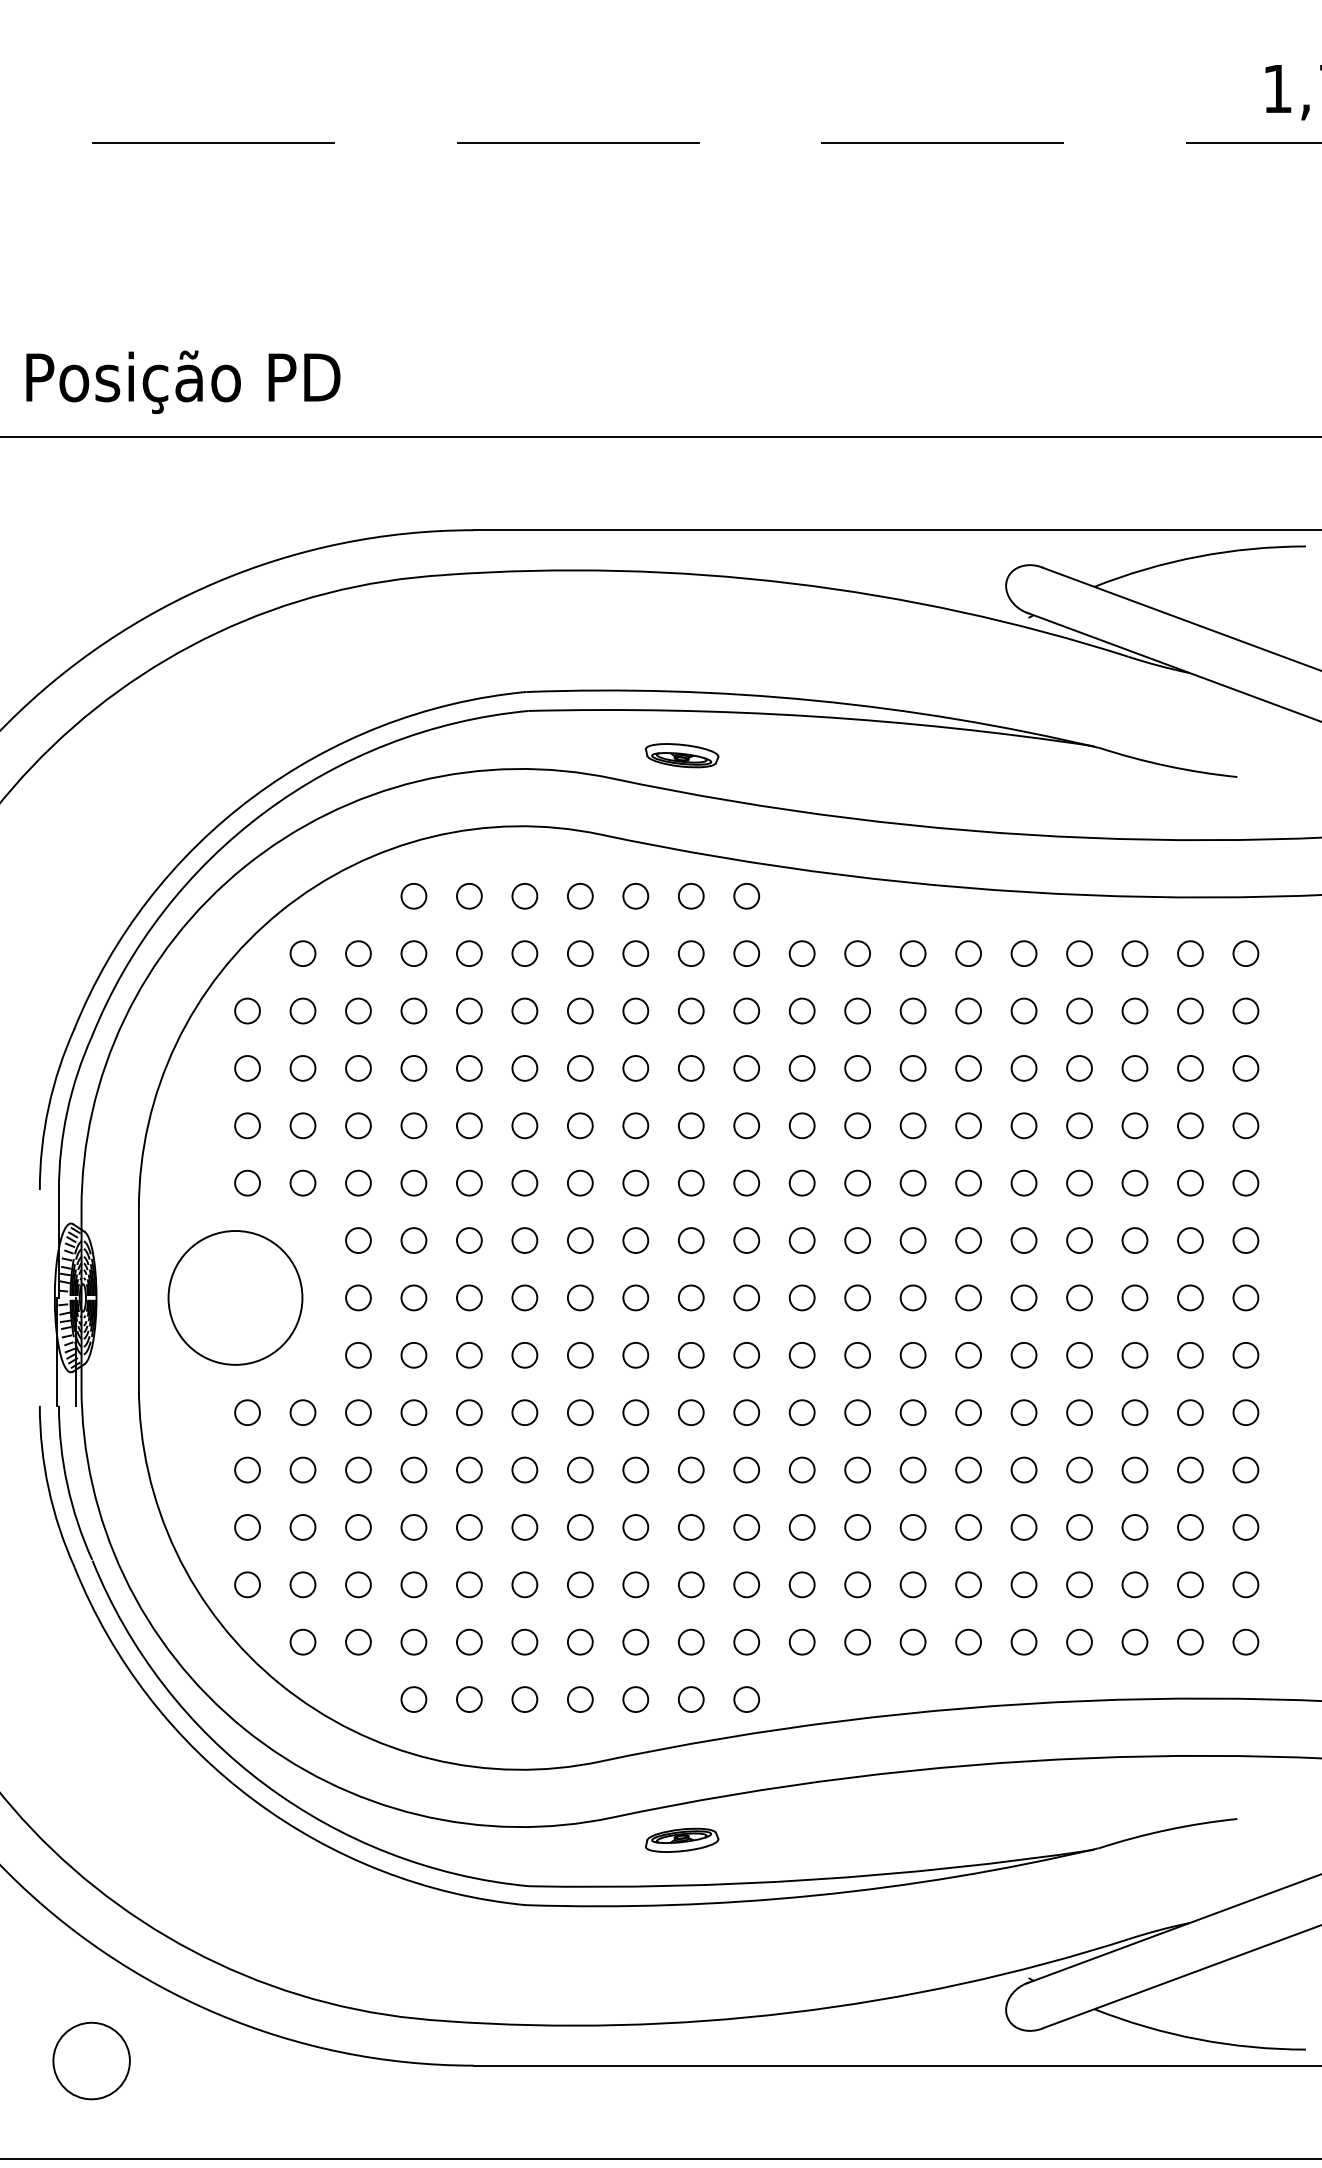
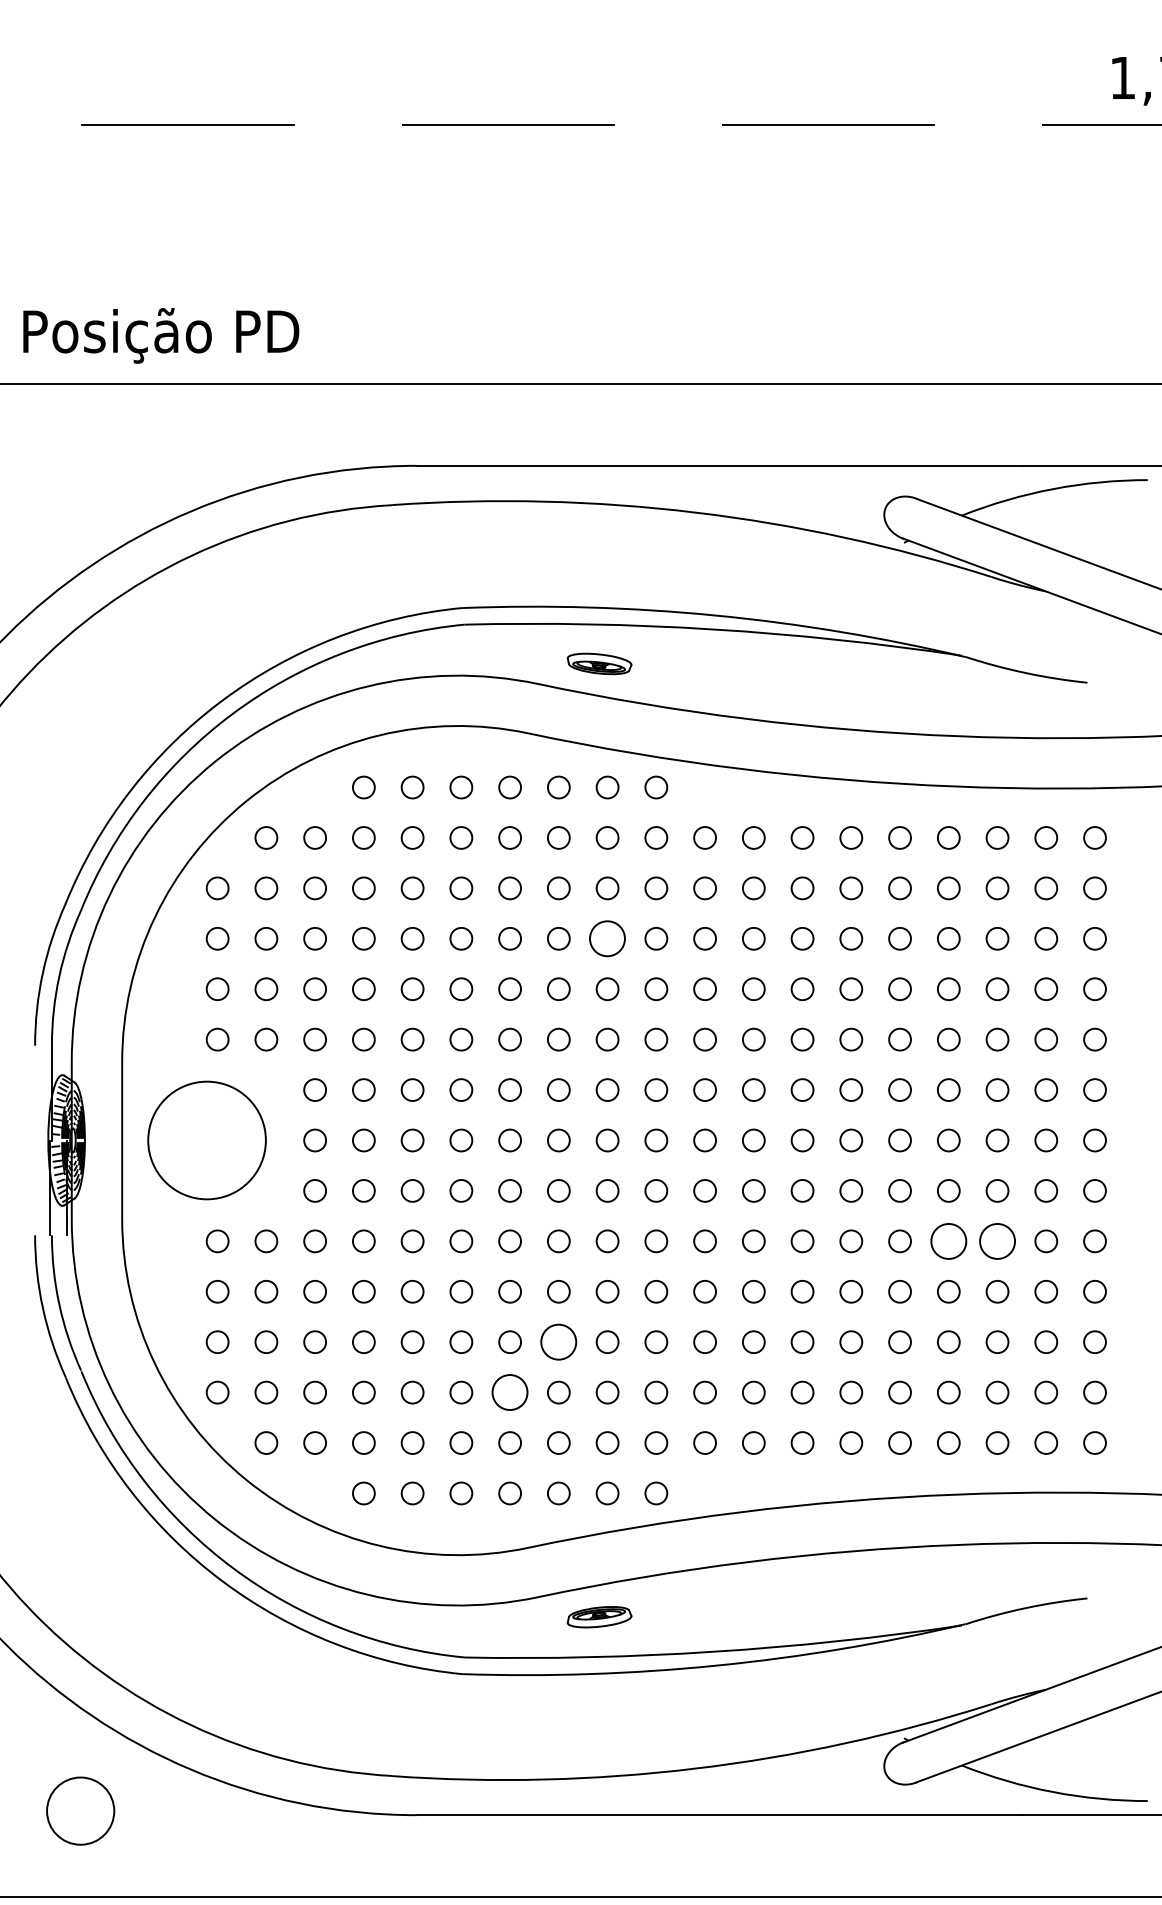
circle: (691, 1068) -> (607, 938), size x1.6
circle: (1079, 1412) -> (948, 1241), size x1.6
circle: (1134, 1412) -> (997, 1241), size x1.6
circle: (635, 1527) -> (558, 1342), size x1.6
circle: (580, 1584) -> (510, 1392), size x1.6

